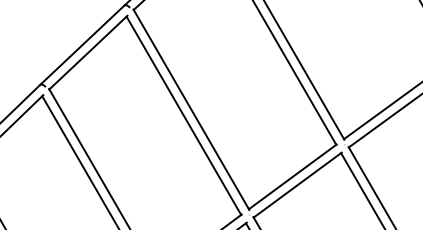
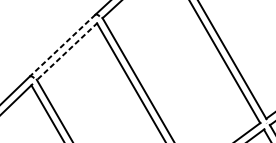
line: (82, 45) -> (62, 45), solid -> dashed
line: (88, 52) -> (67, 51), solid -> dashed

